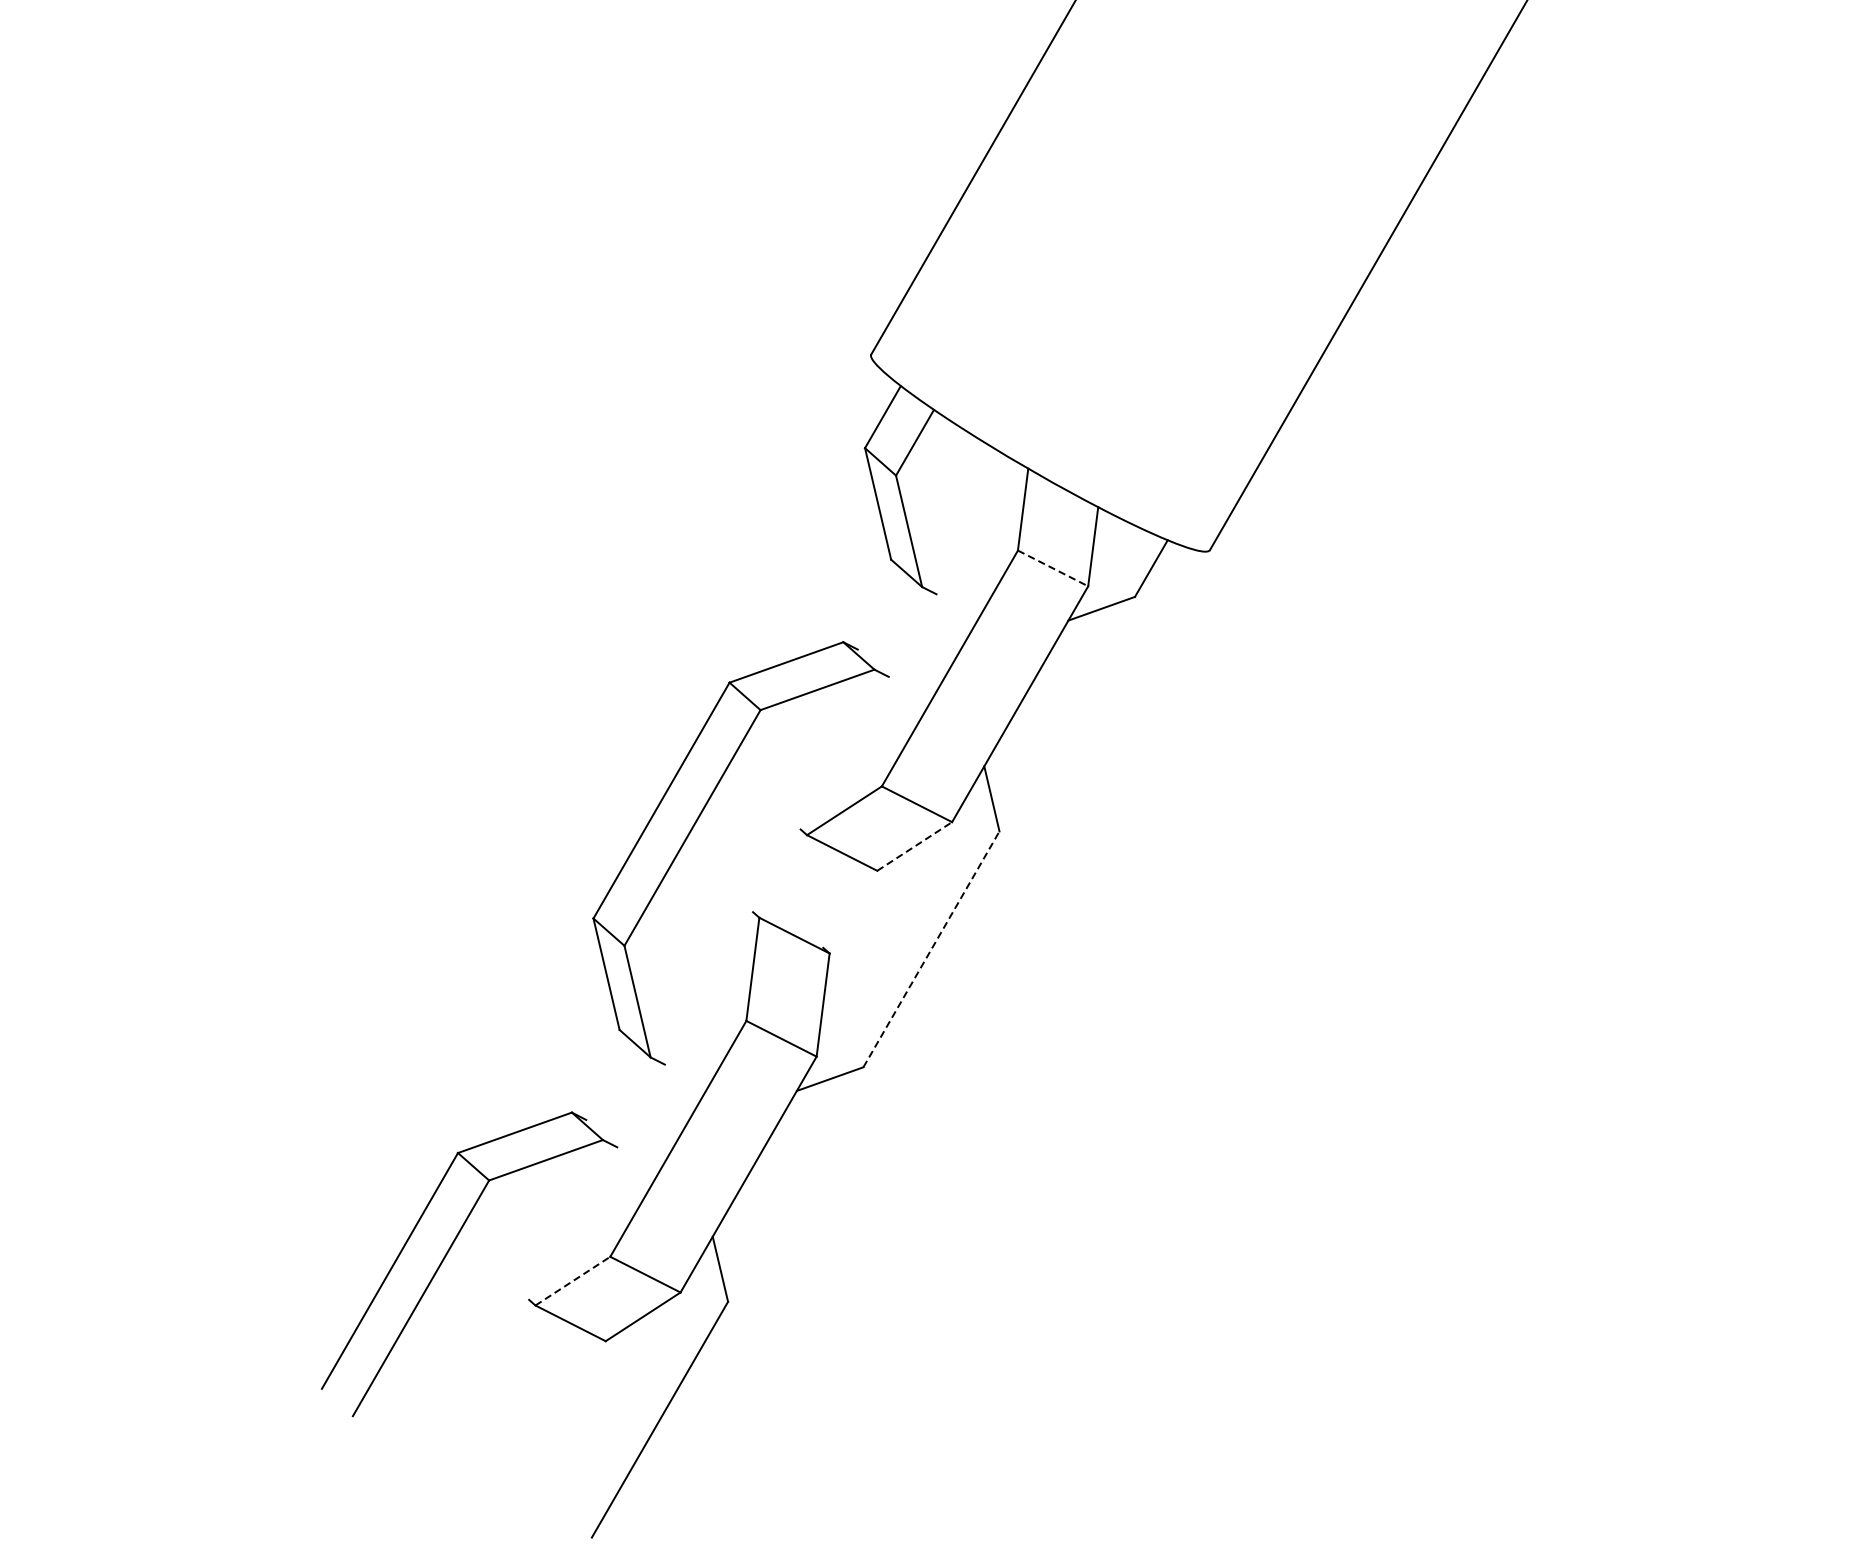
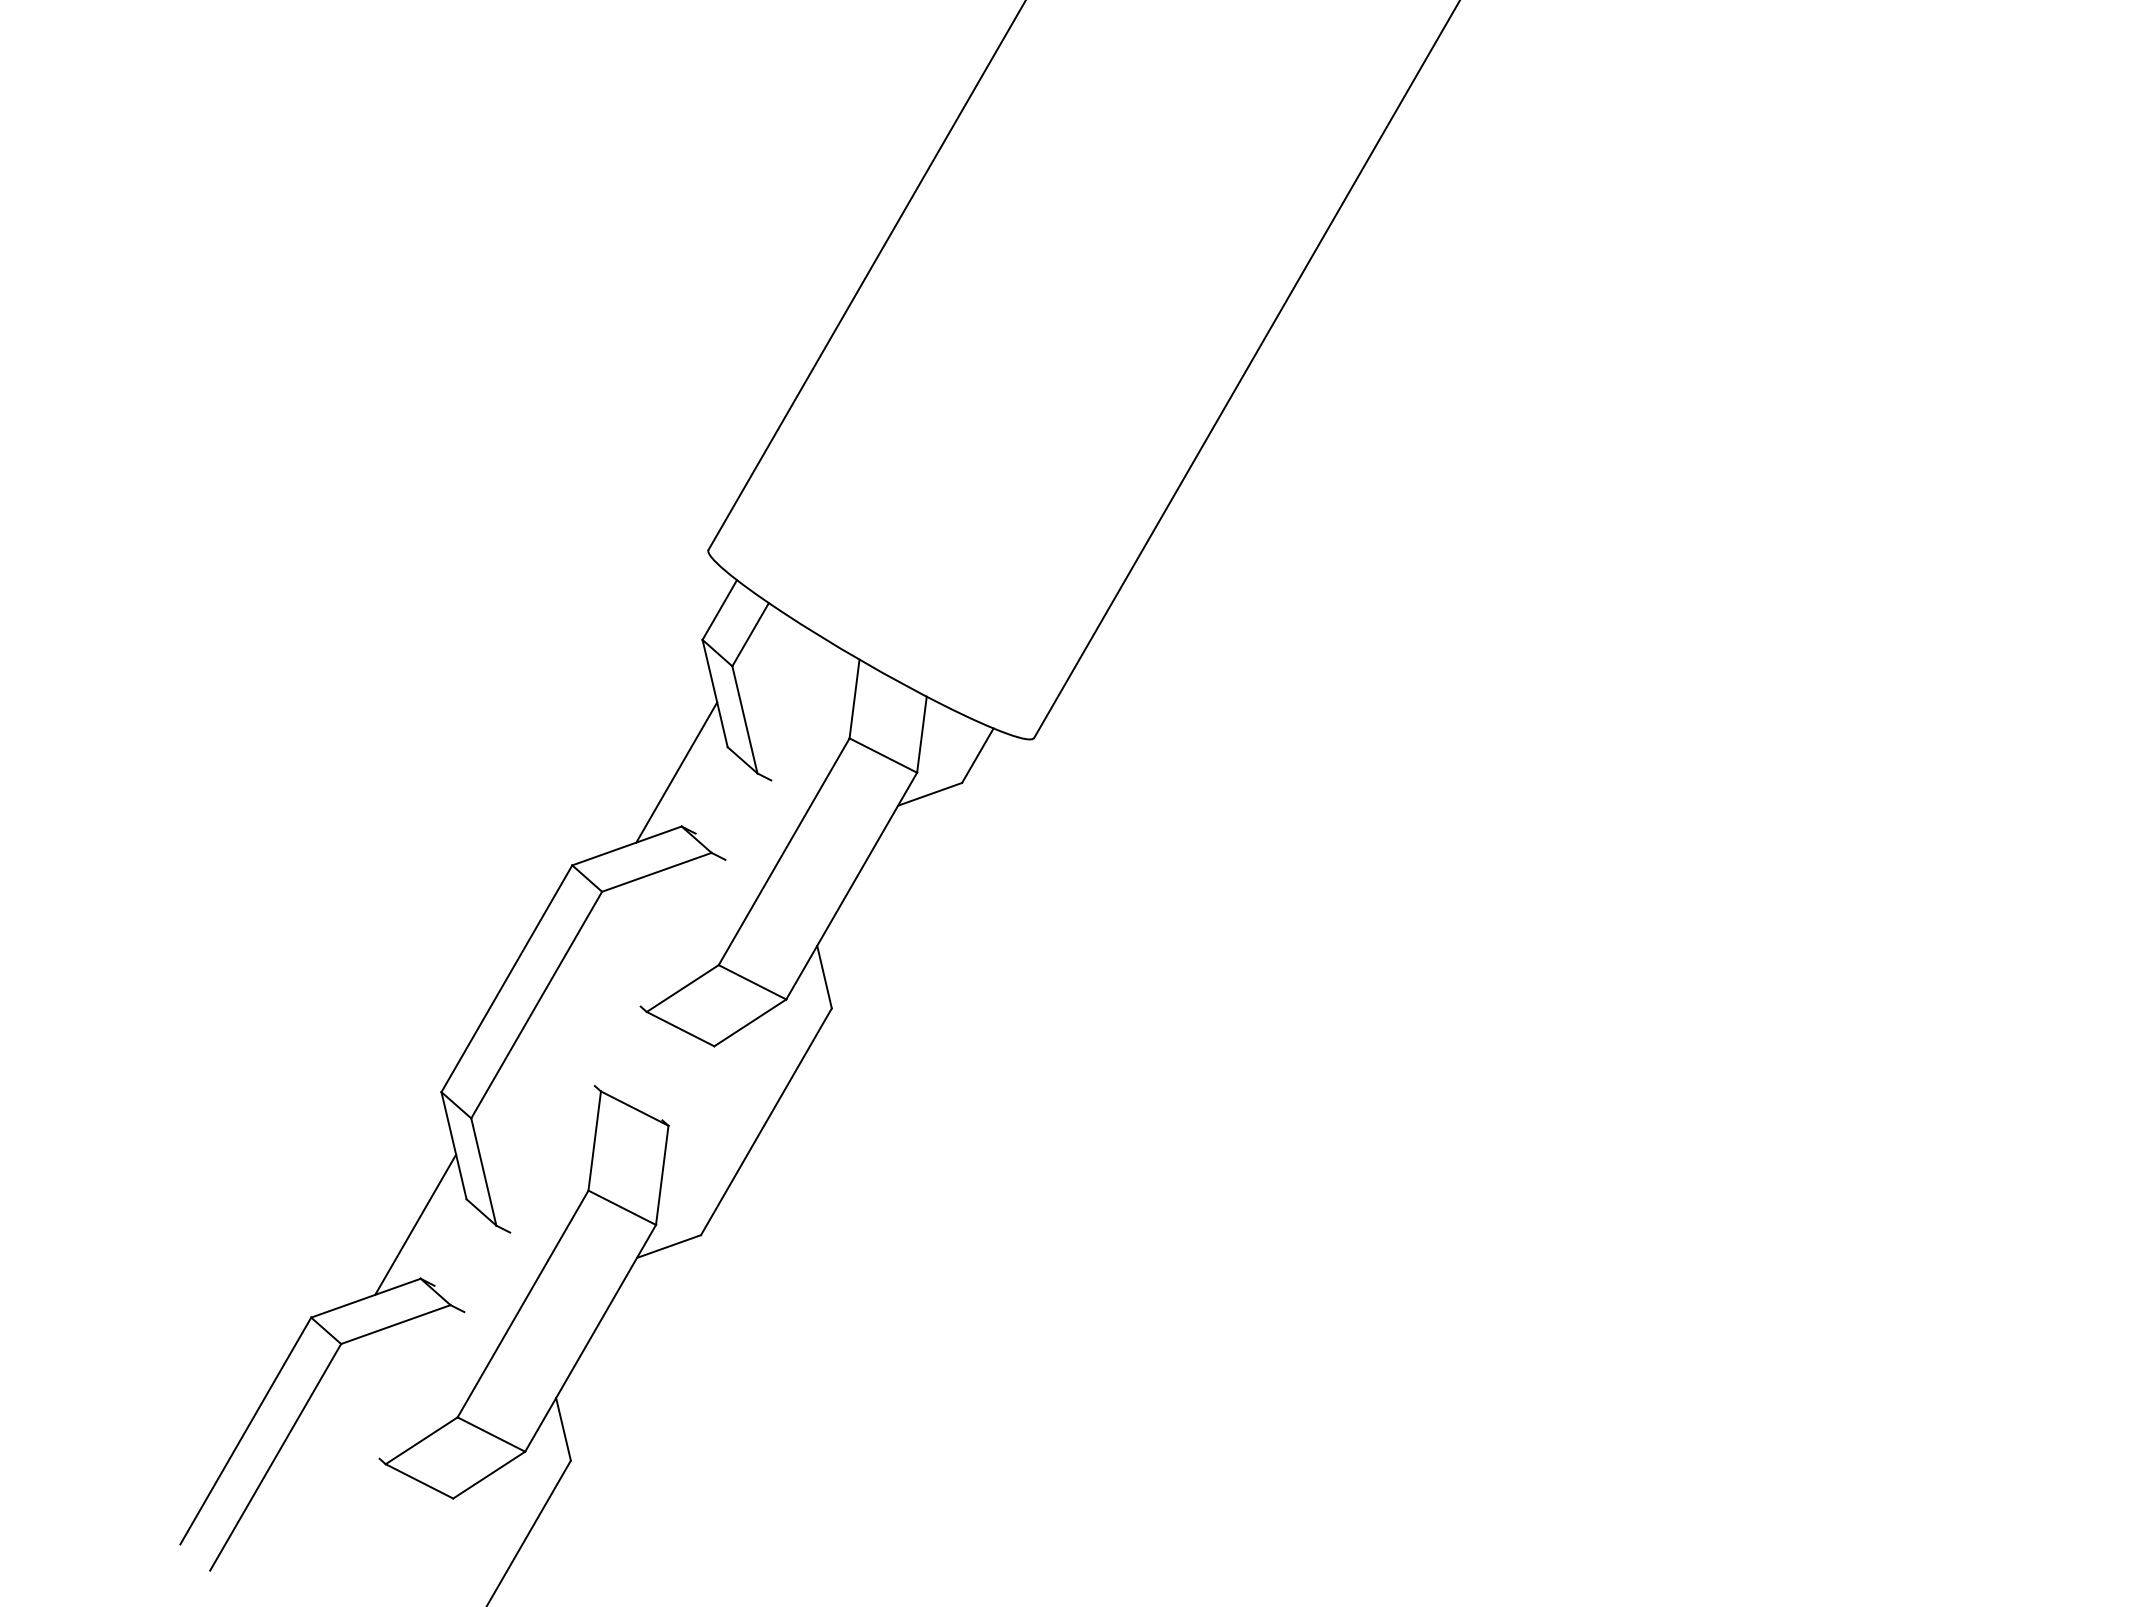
line: (1053, 568) -> (883, 755), dashed -> solid
line: (837, 586) -> (676, 772), added
line: (914, 846) -> (750, 1022), dashed -> solid
line: (931, 949) -> (766, 1121), dashed -> solid
line: (566, 1056) -> (415, 1224), added
line: (572, 1280) -> (421, 1440), dashed -> solid

